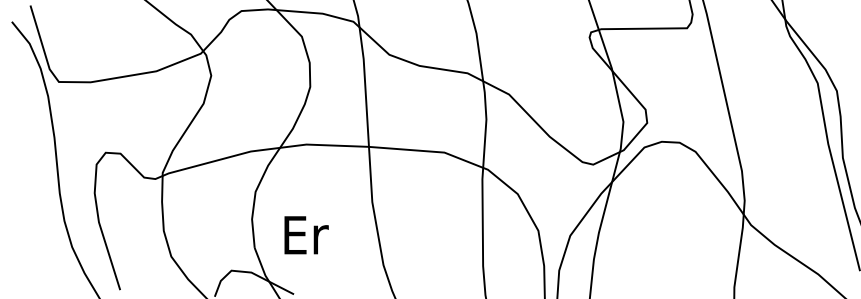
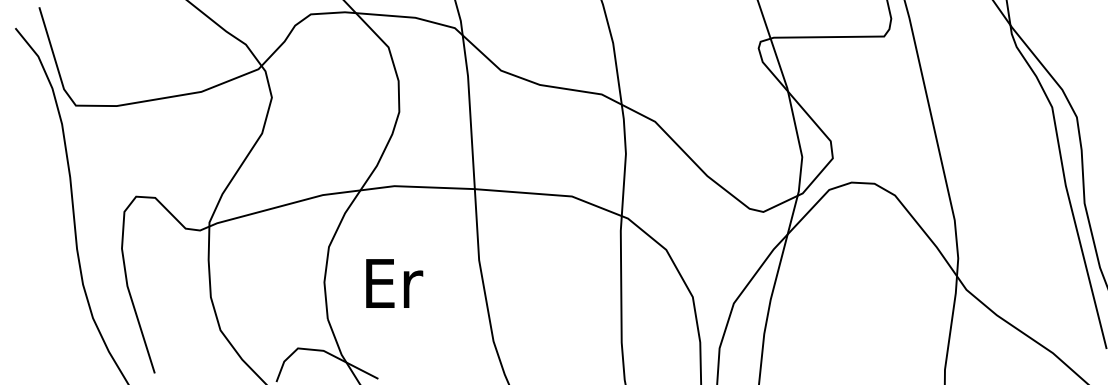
text: (306, 235) -> (394, 283), moved

